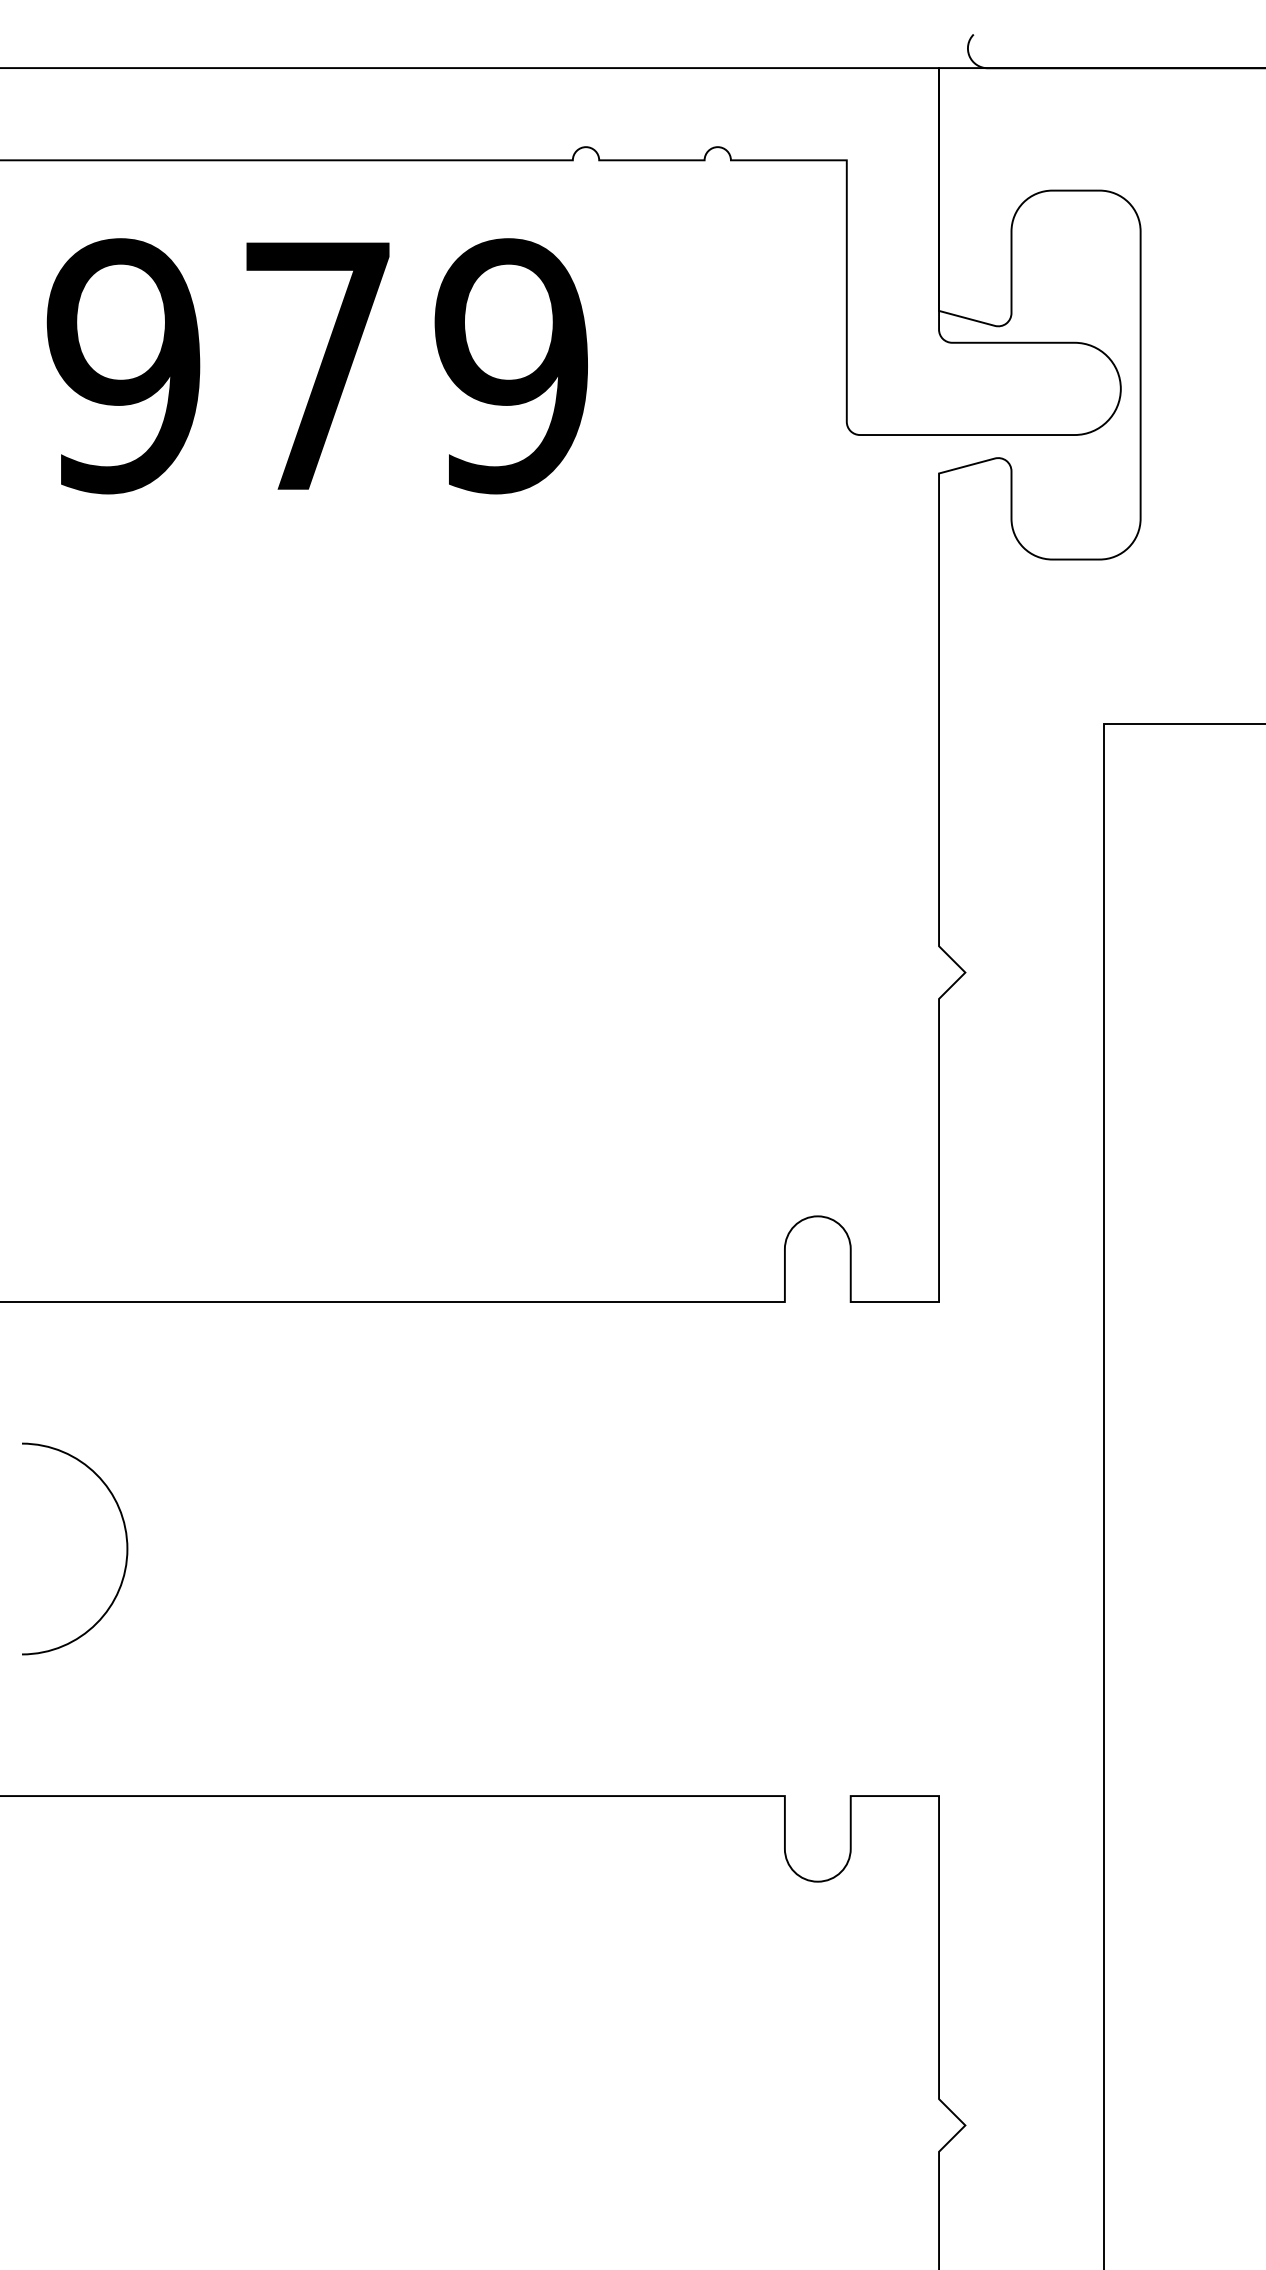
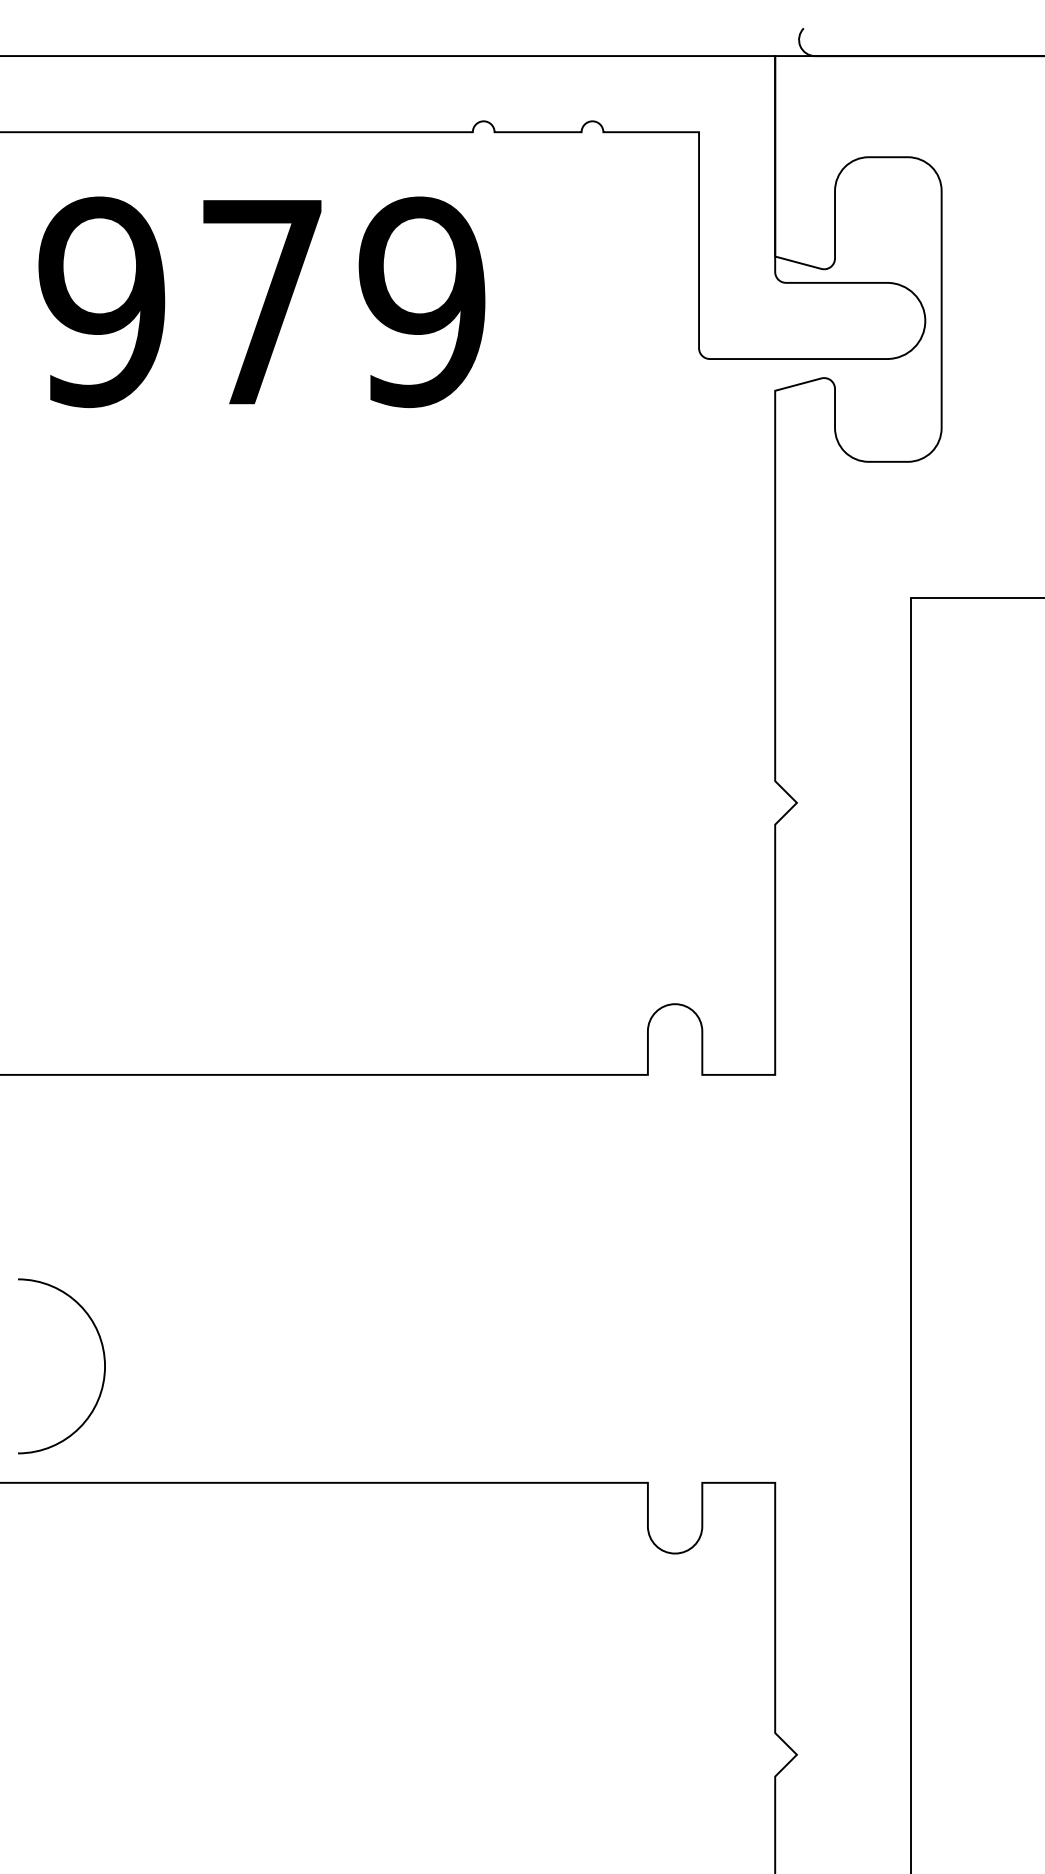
curve: (125, 1538) -> (103, 1357), moved

